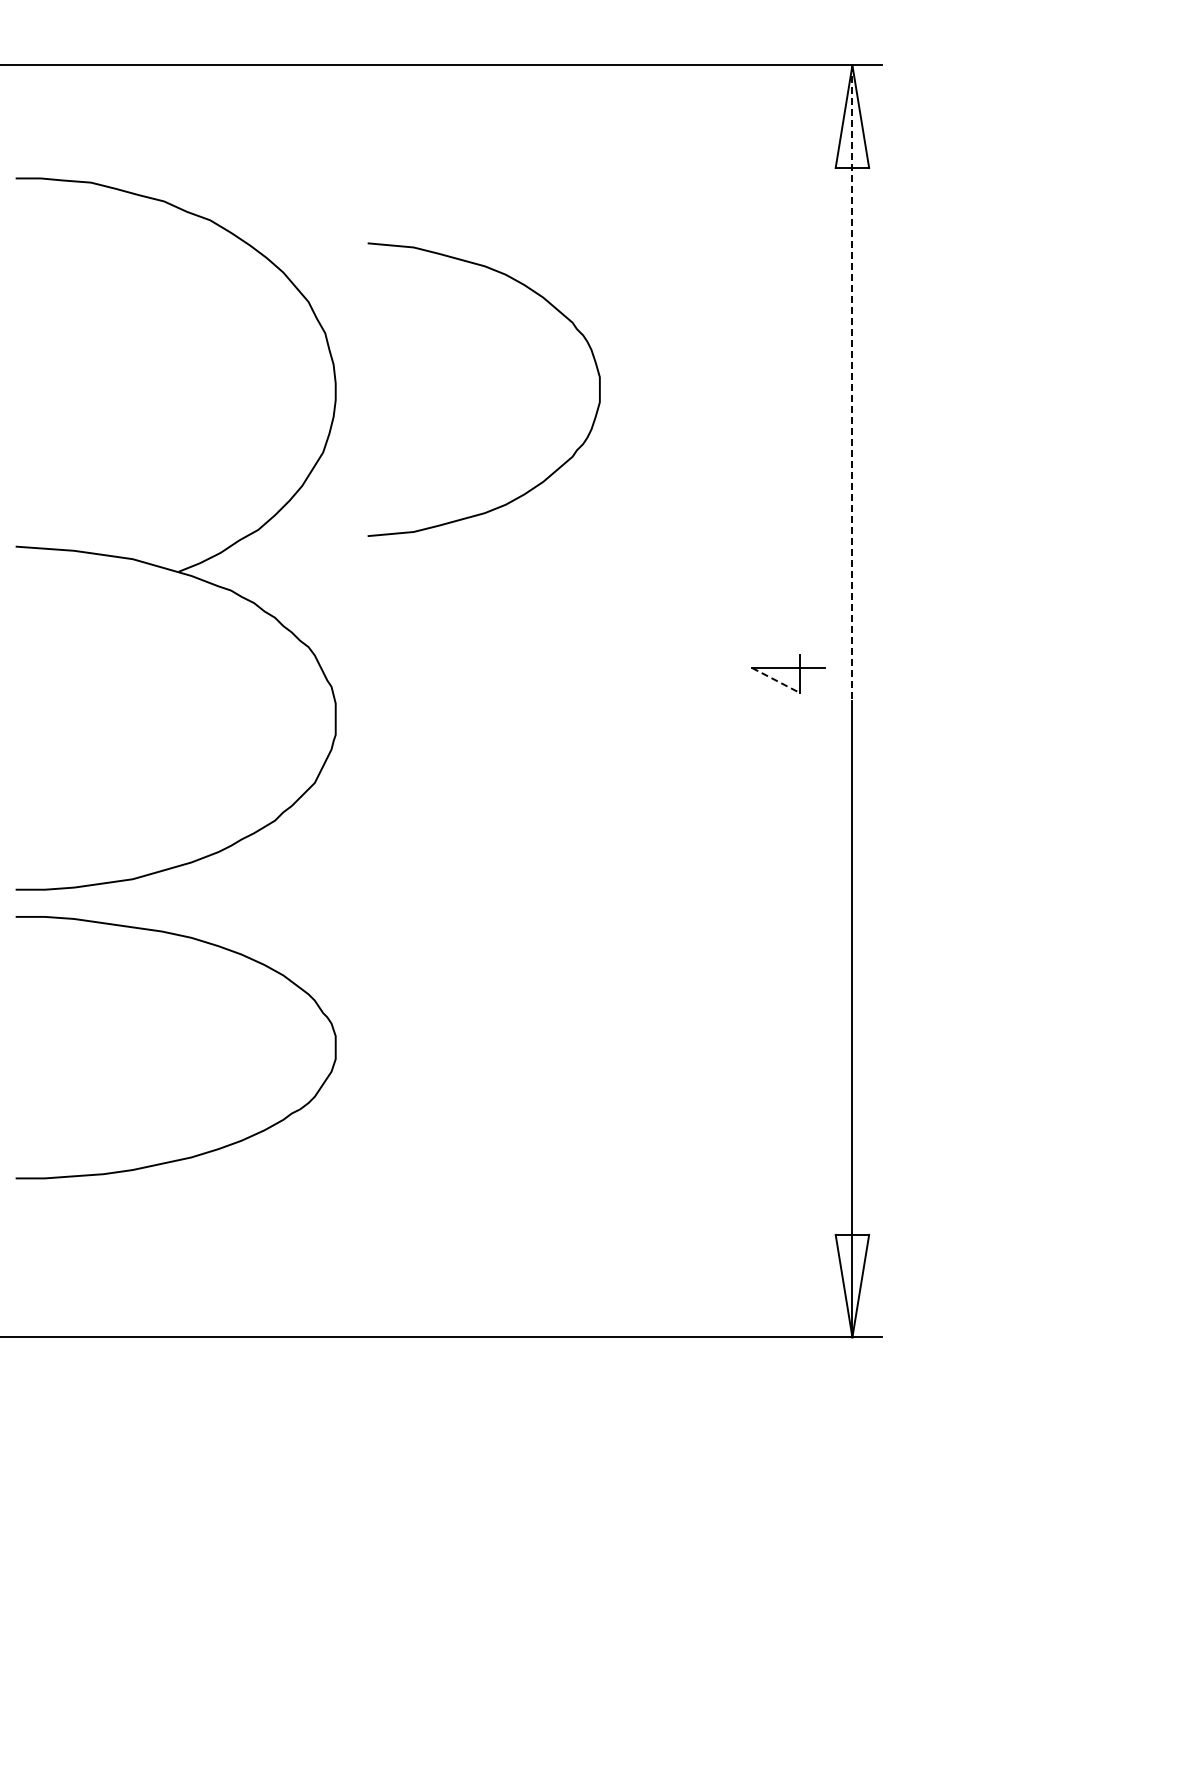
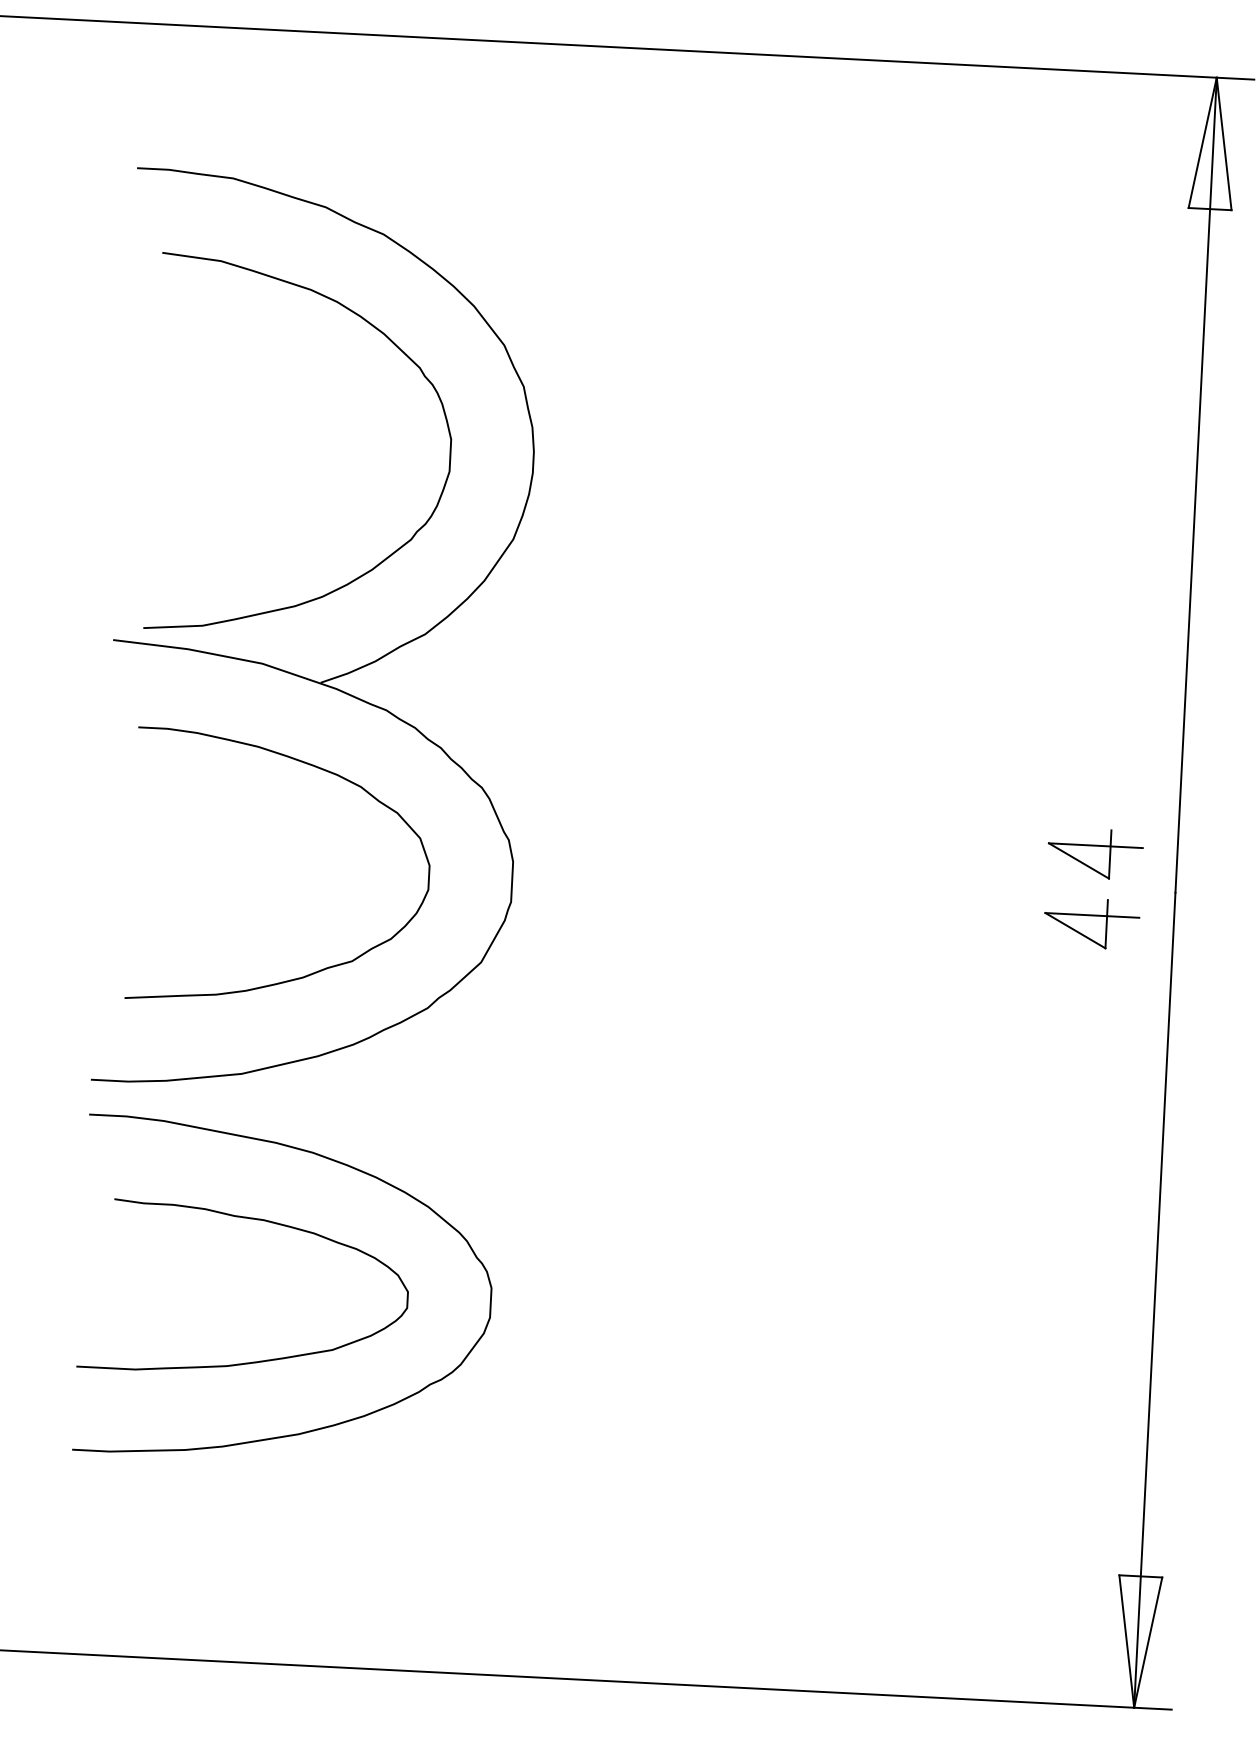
curve: (550, 305) -> (392, 344), moved
line: (852, 383) -> (1196, 485), dashed -> solid
curve: (181, 639) -> (319, 769), added
line: (776, 680) -> (1079, 860), dashed -> solid
part: (788, 728) -> (1091, 923), added
curve: (144, 992) -> (249, 1219), added

